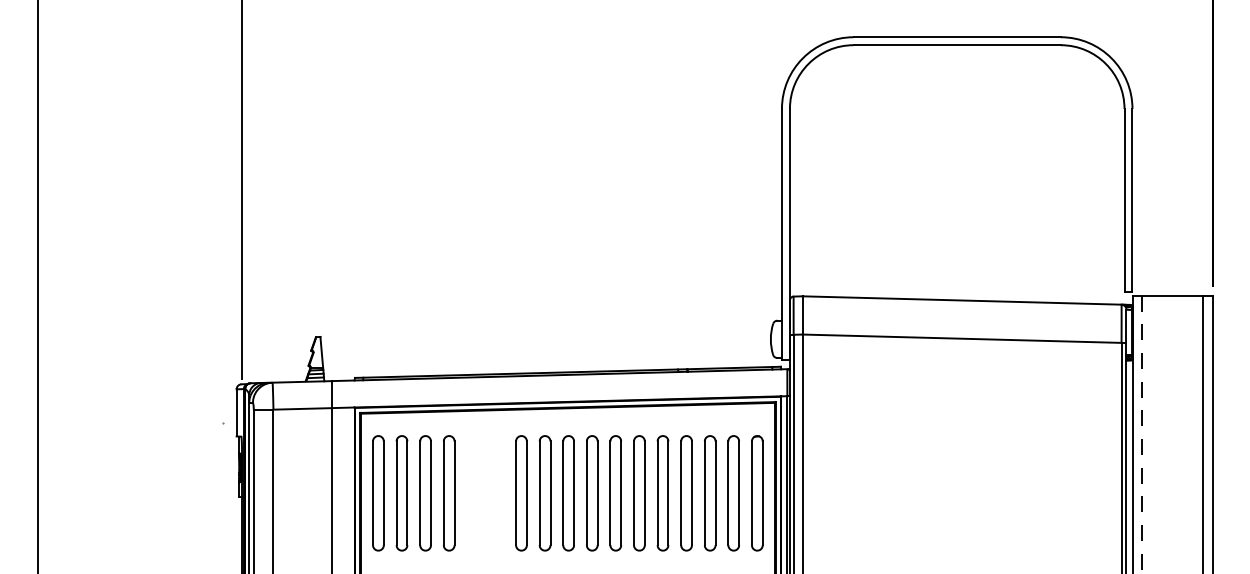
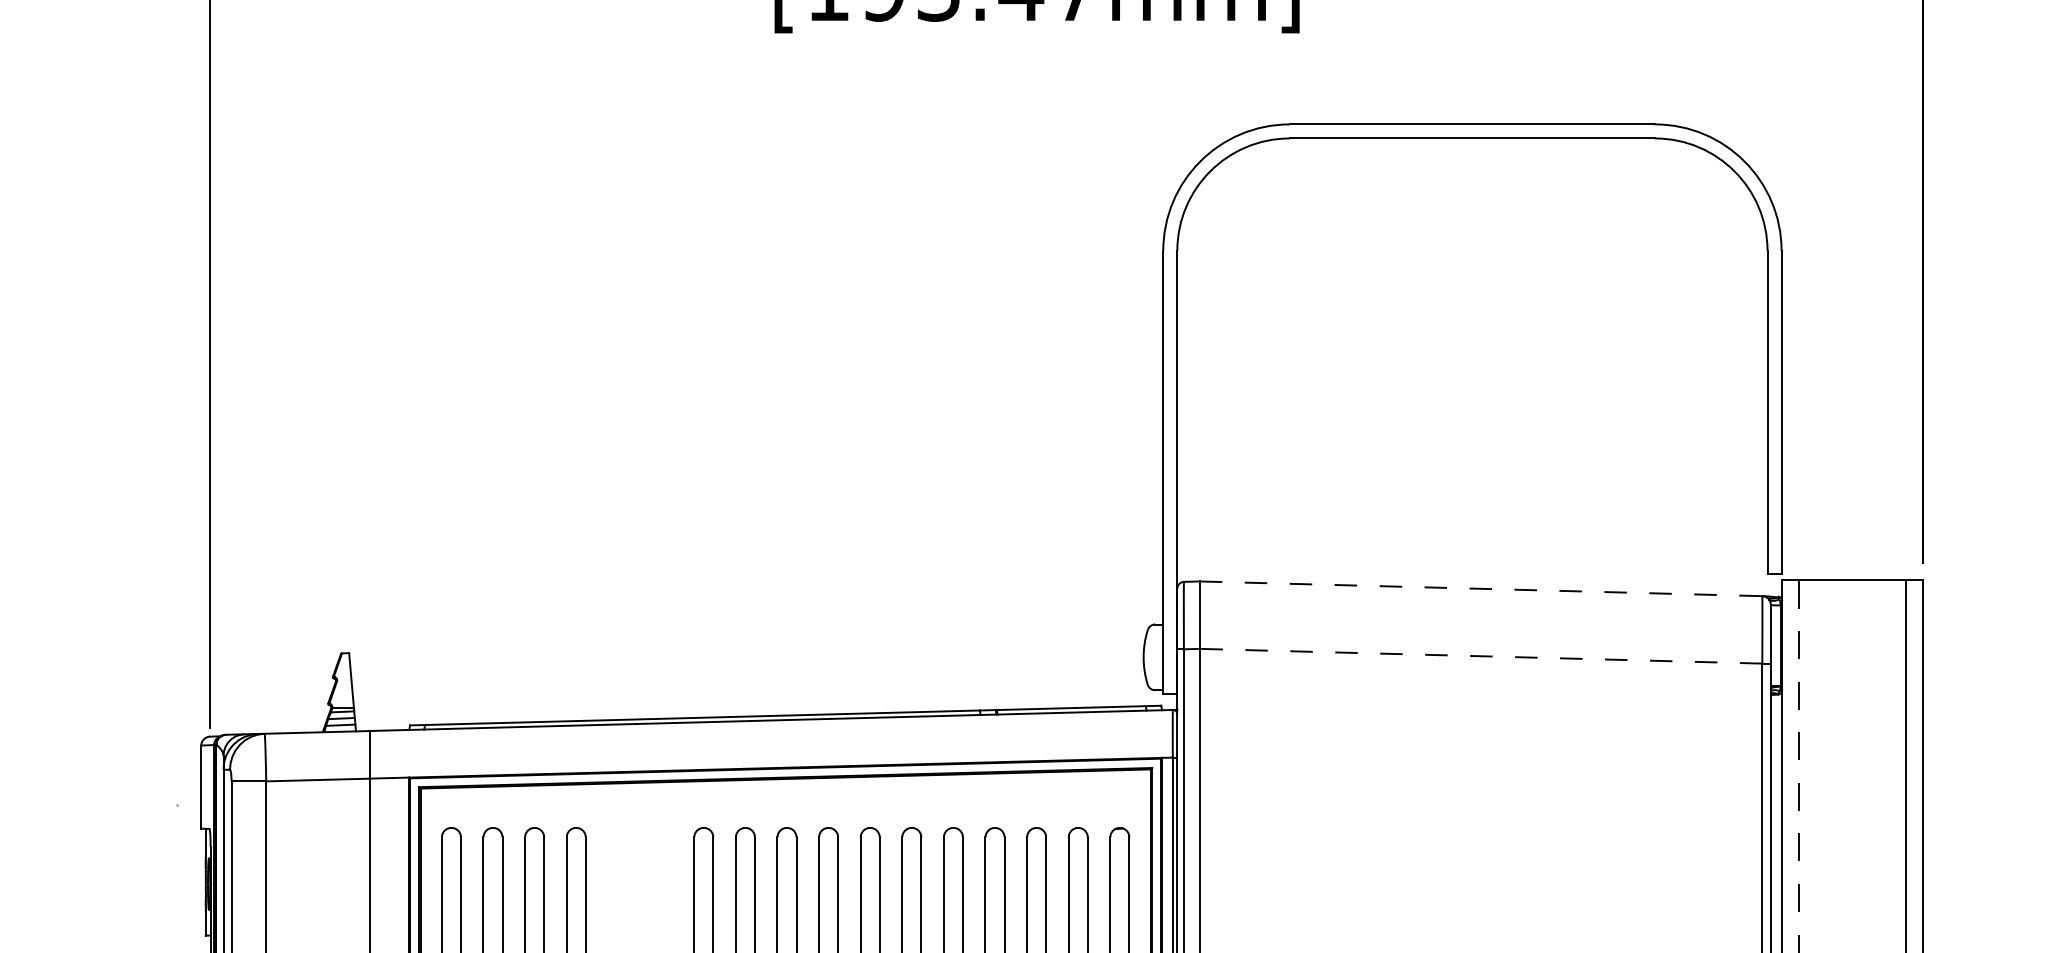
line: (966, 300) -> (1488, 588), solid -> dashed
line: (961, 338) -> (1479, 655), solid -> dashed

